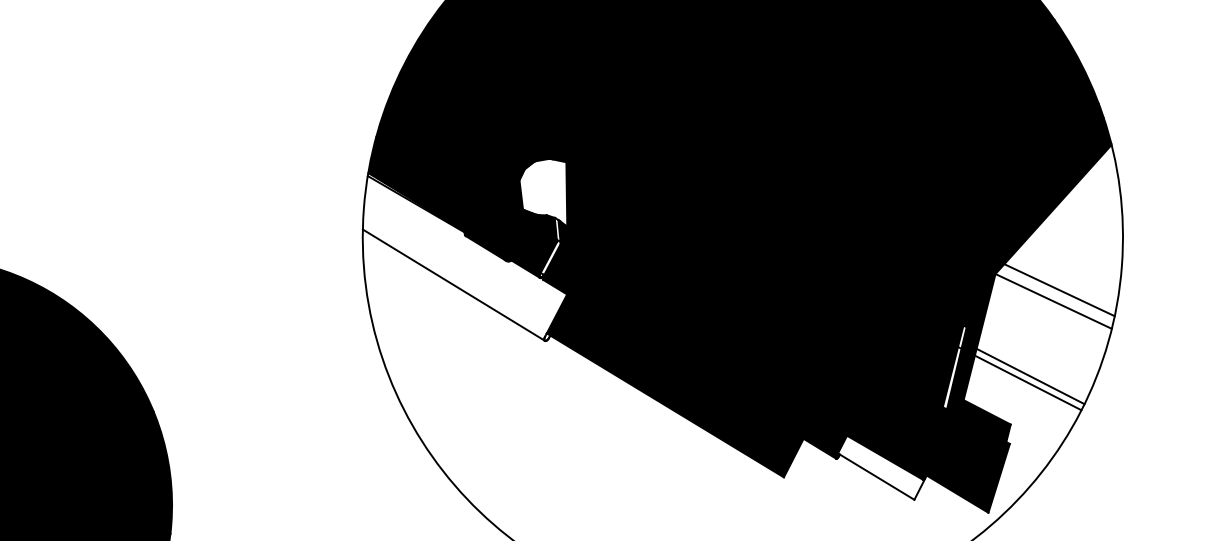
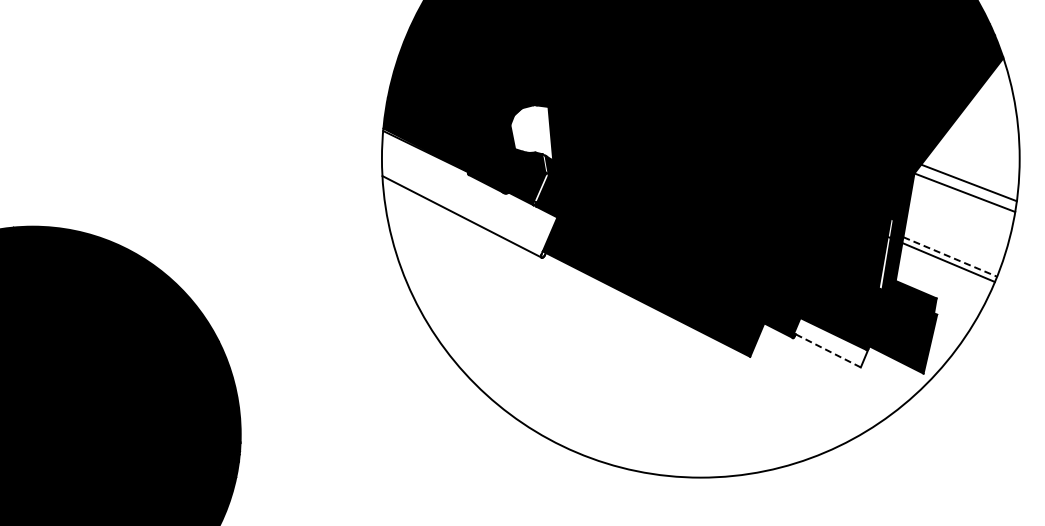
line: (1030, 375) -> (950, 256), solid -> dashed
line: (877, 476) -> (828, 350), solid -> dashed

